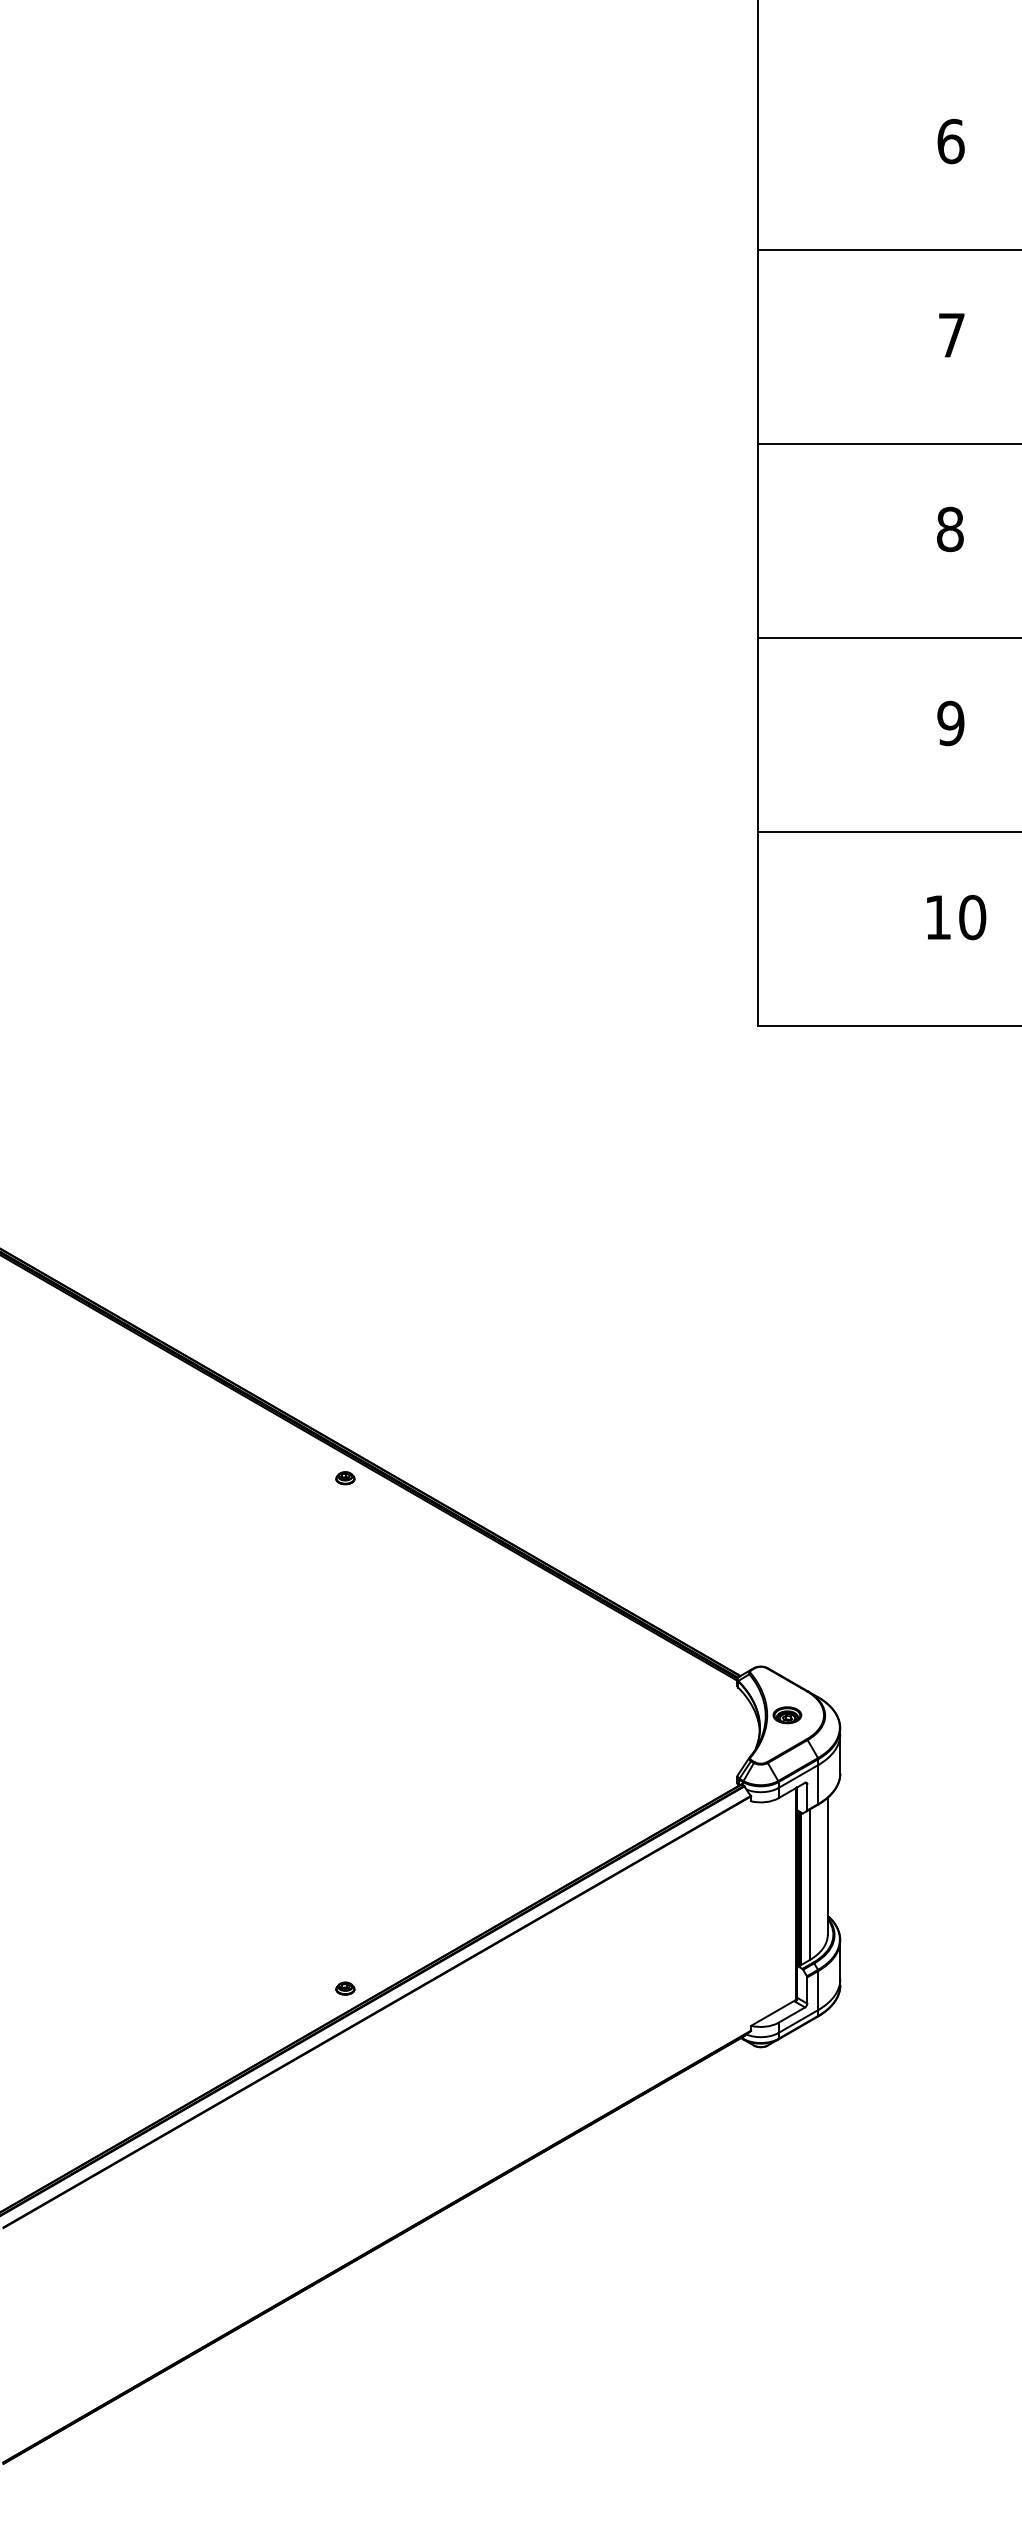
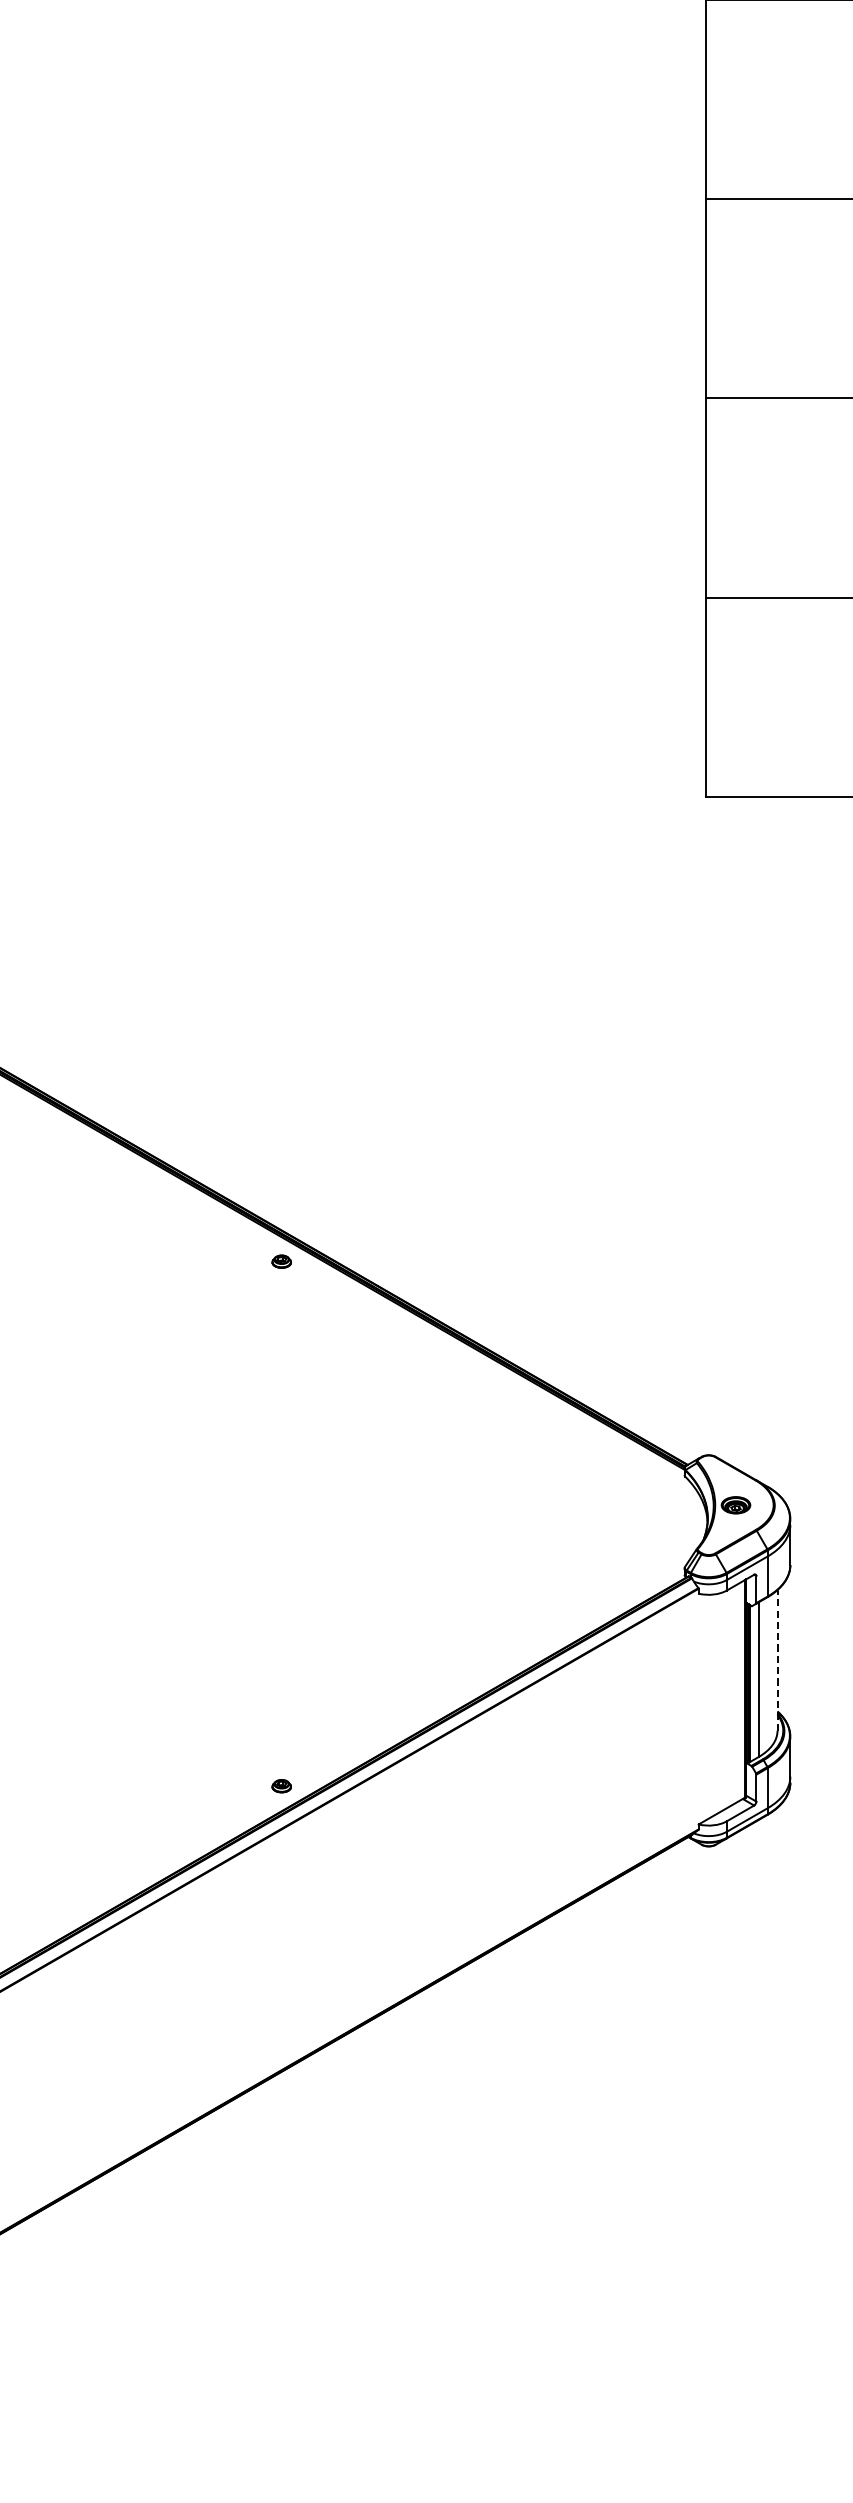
line: (827, 1865) -> (777, 1659), solid -> dashed

